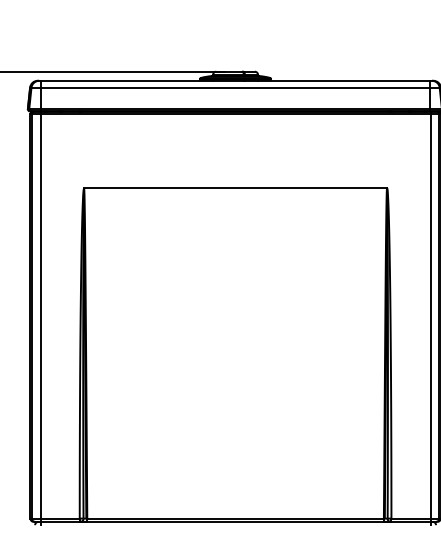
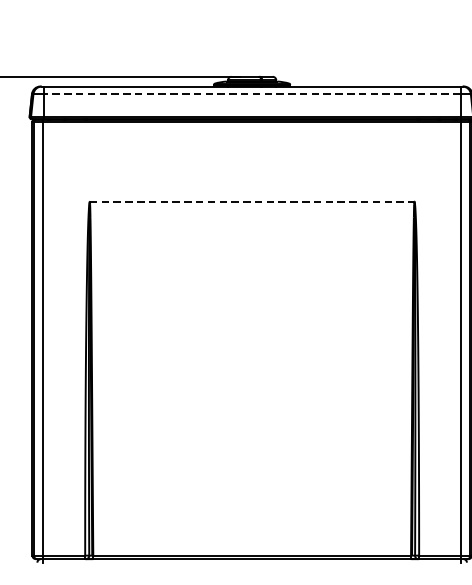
line: (235, 87) -> (252, 93), solid -> dashed
line: (236, 188) -> (253, 201), solid -> dashed

